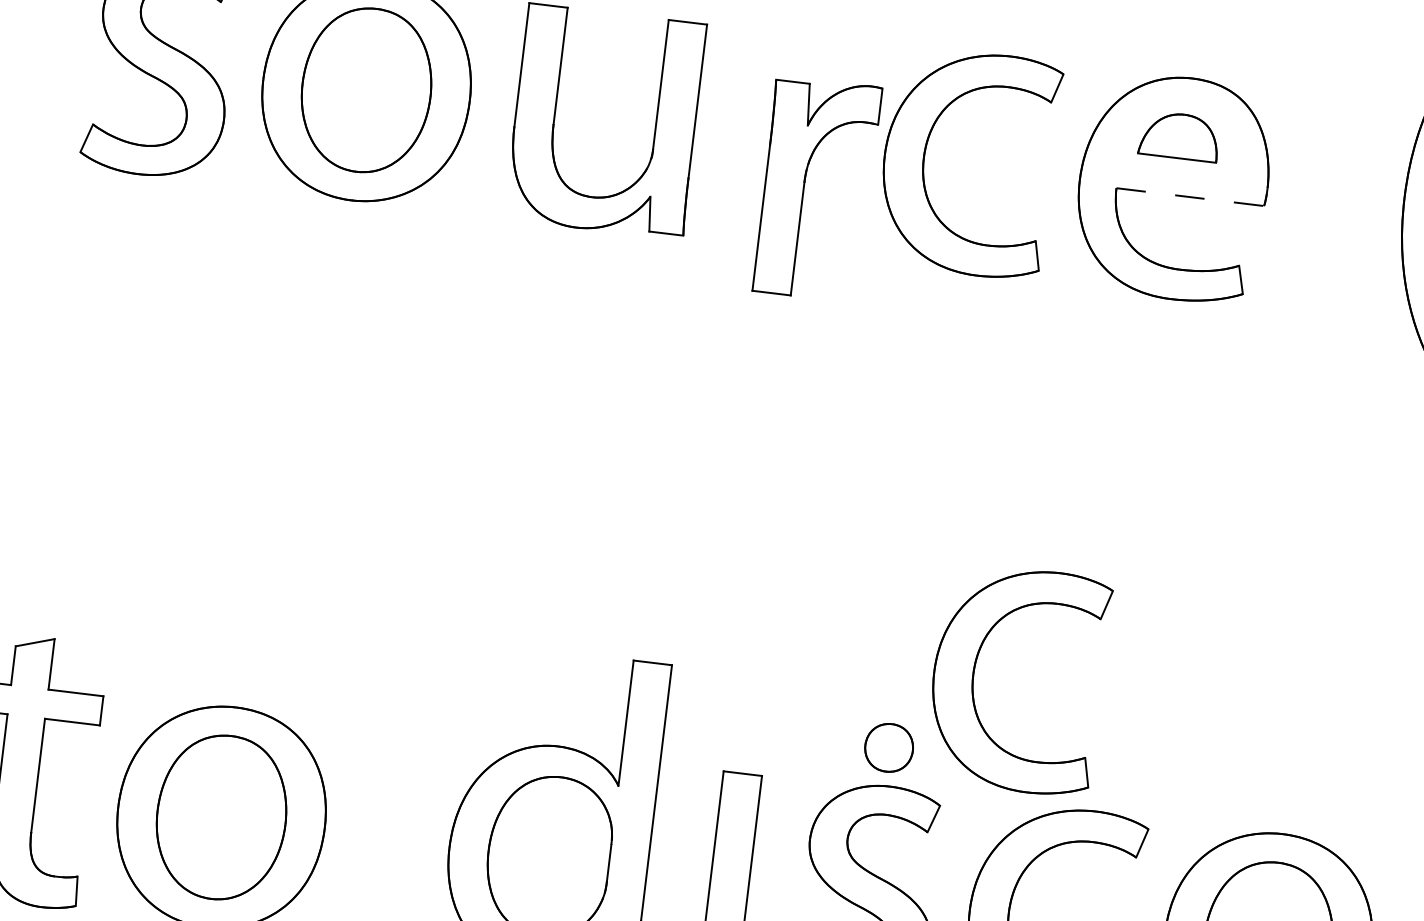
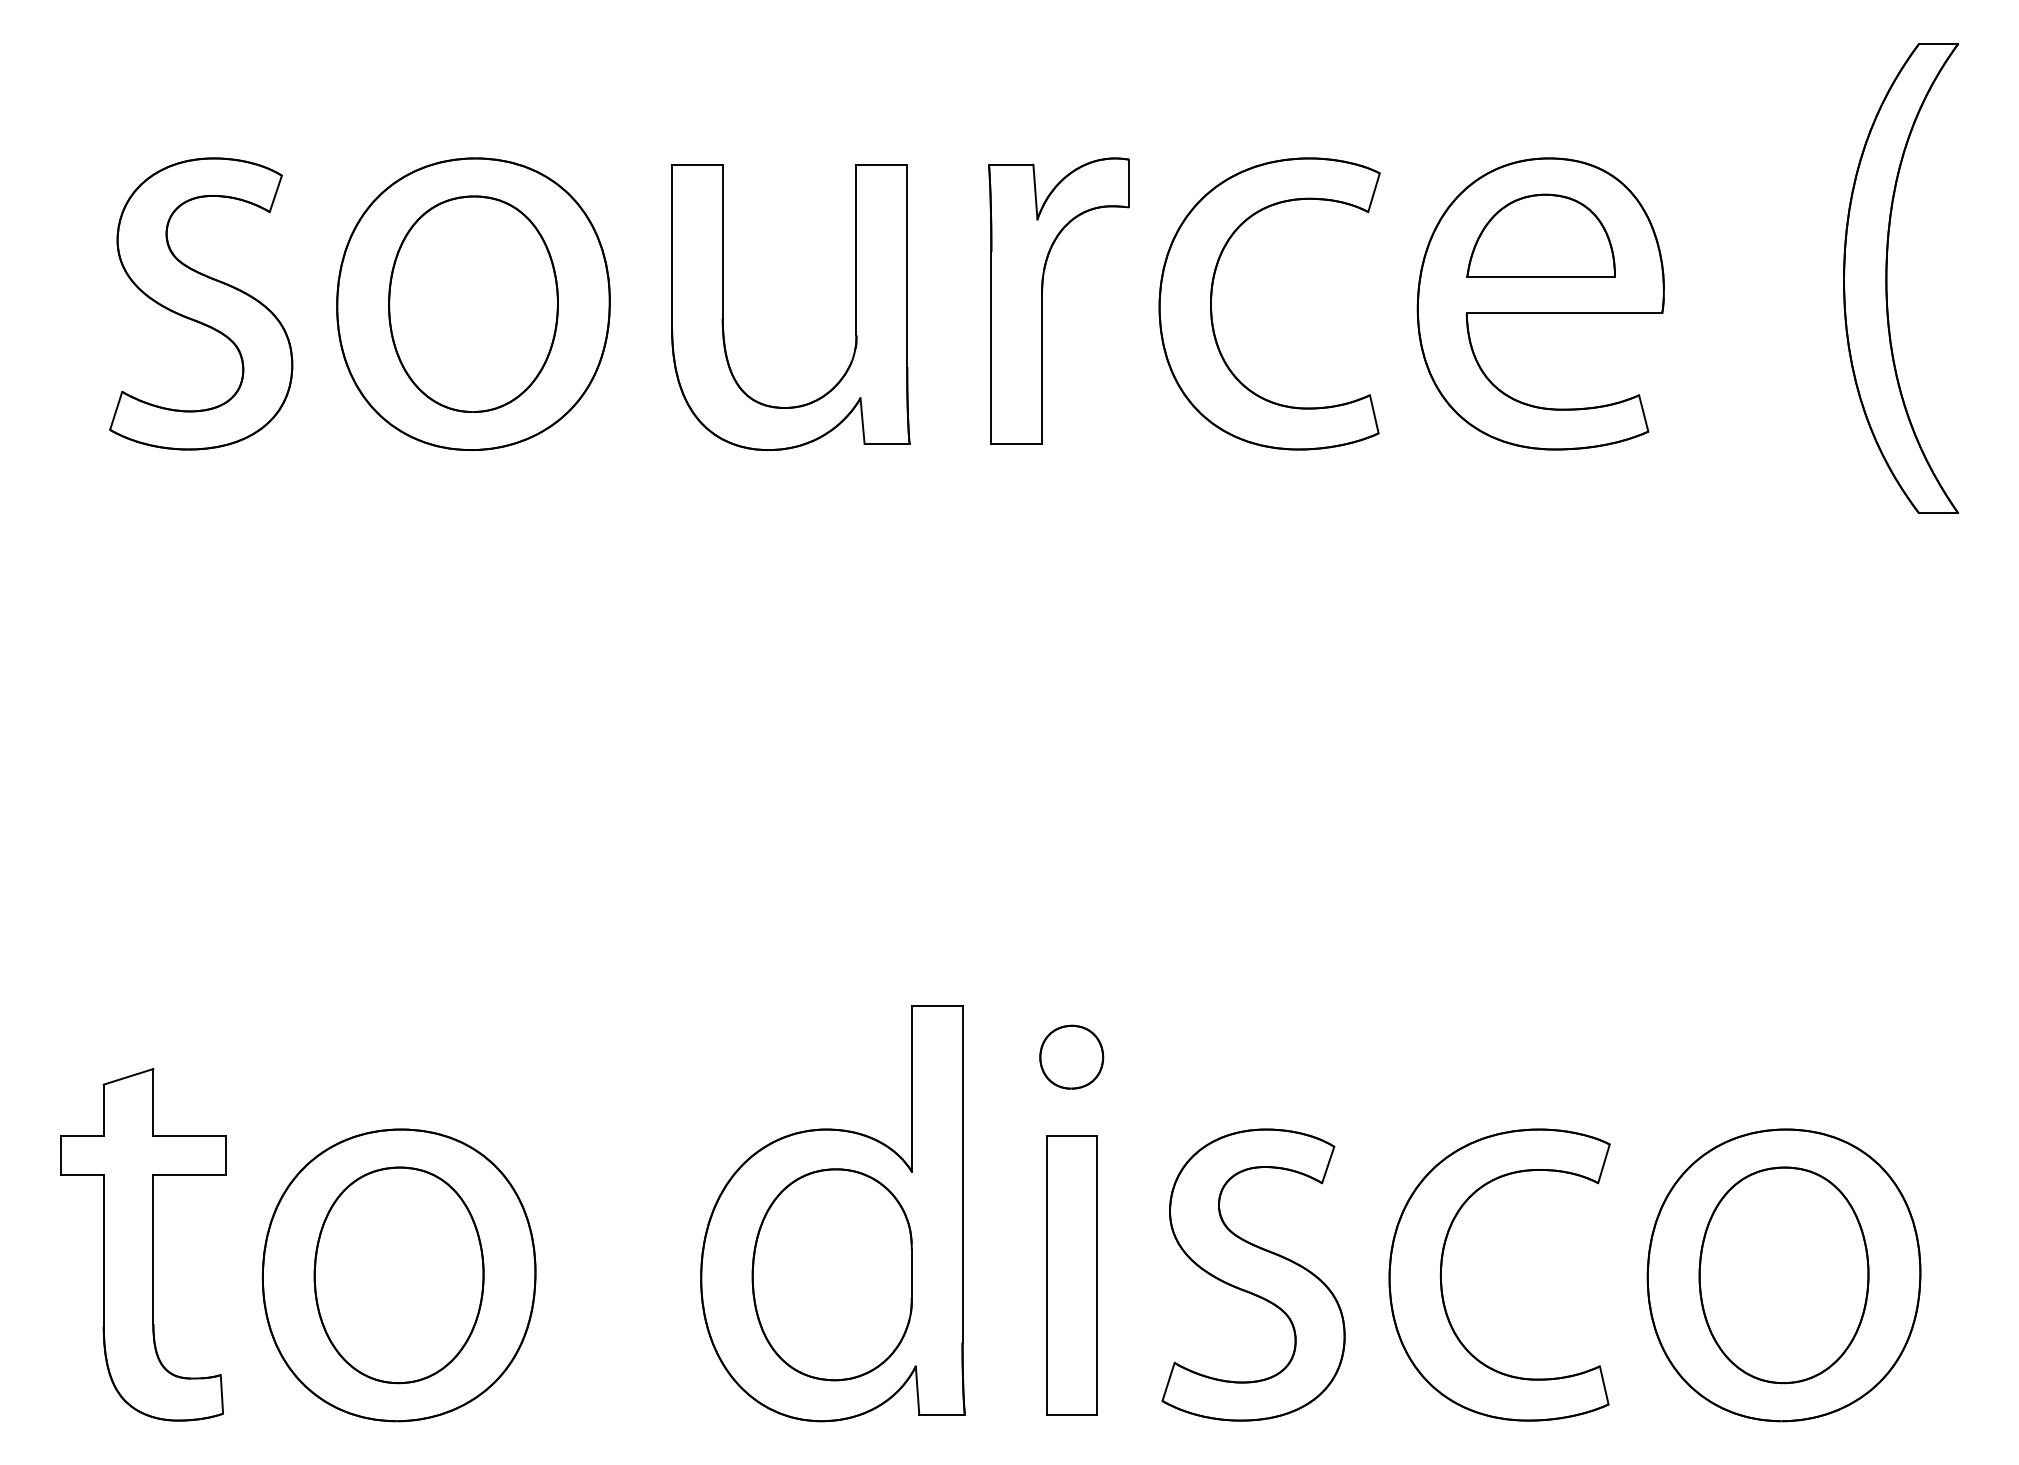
part: (1179, 135) -> (1540, 235), size x1.43
part: (804, 187) -> (1042, 300), moved
line: (1190, 197) -> (1564, 313), dashed -> solid
part: (975, 668) -> (1358, 962), removed
part: (889, 747) -> (1071, 1056), moved

